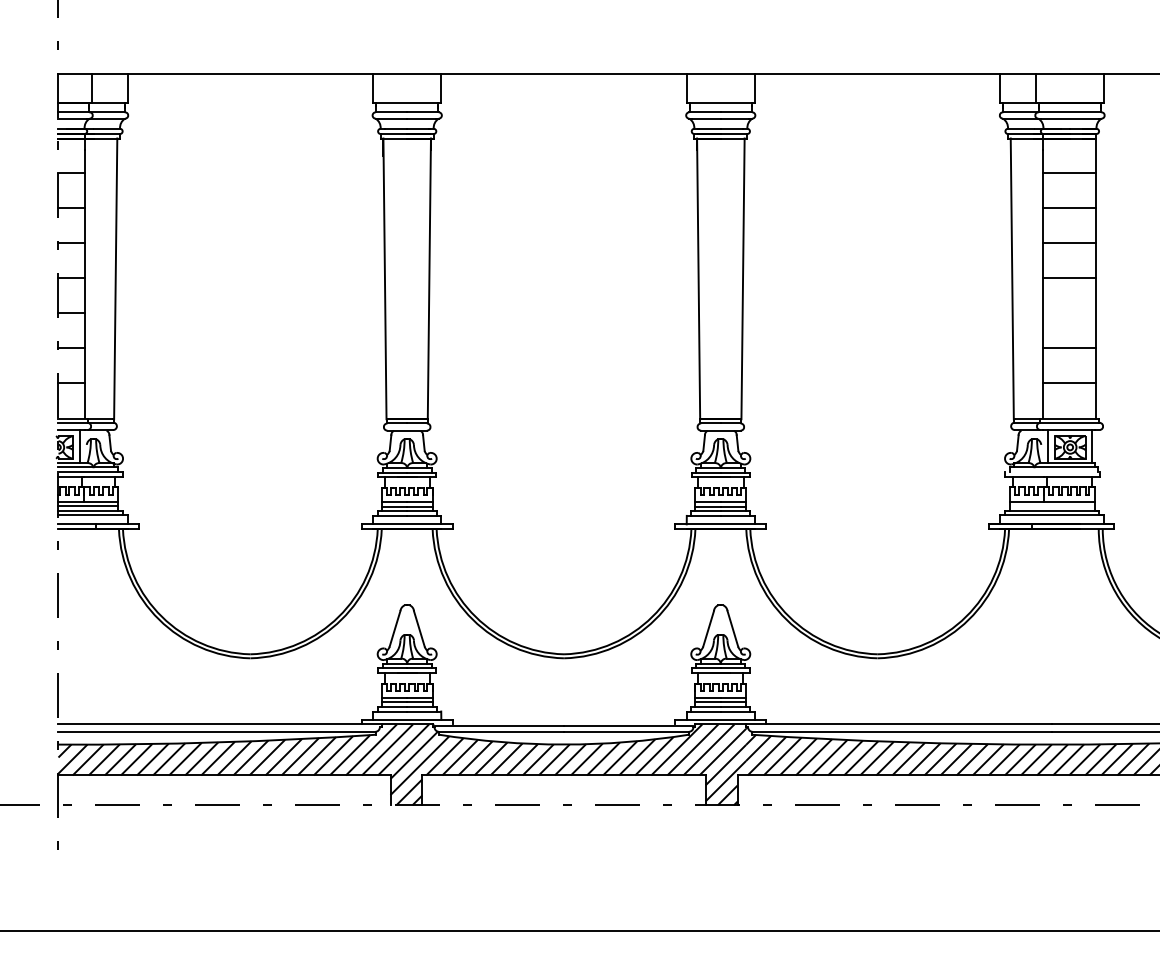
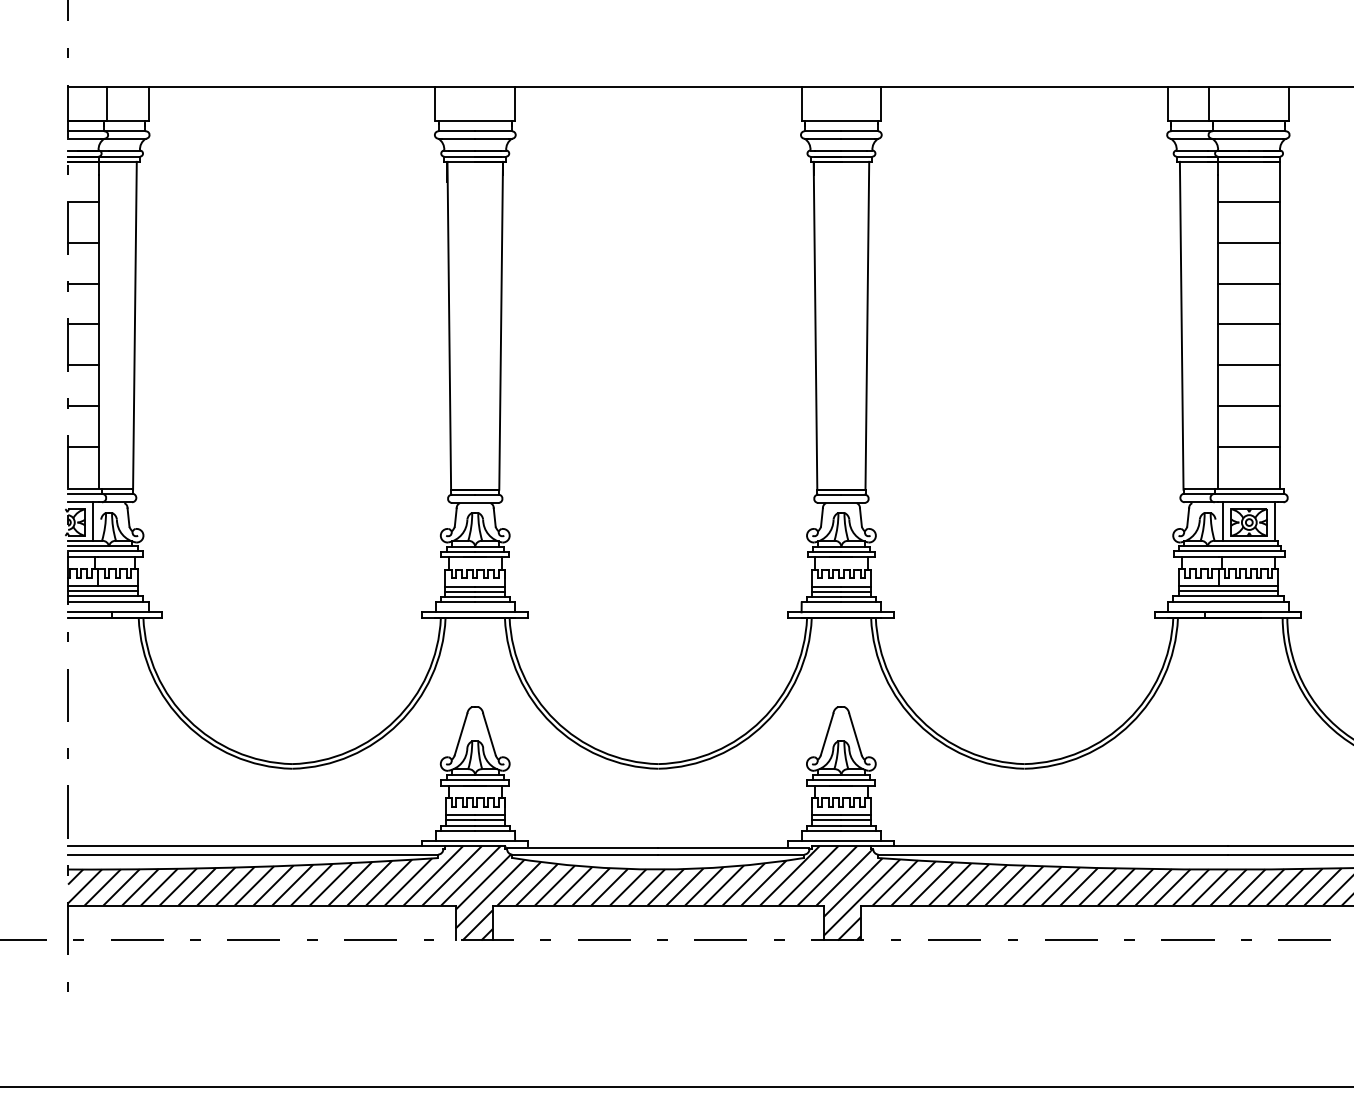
line: (1070, 312) -> (1249, 365), added
line: (1052, 472) -> (1228, 551), added
line: (1052, 506) -> (1228, 591), added

